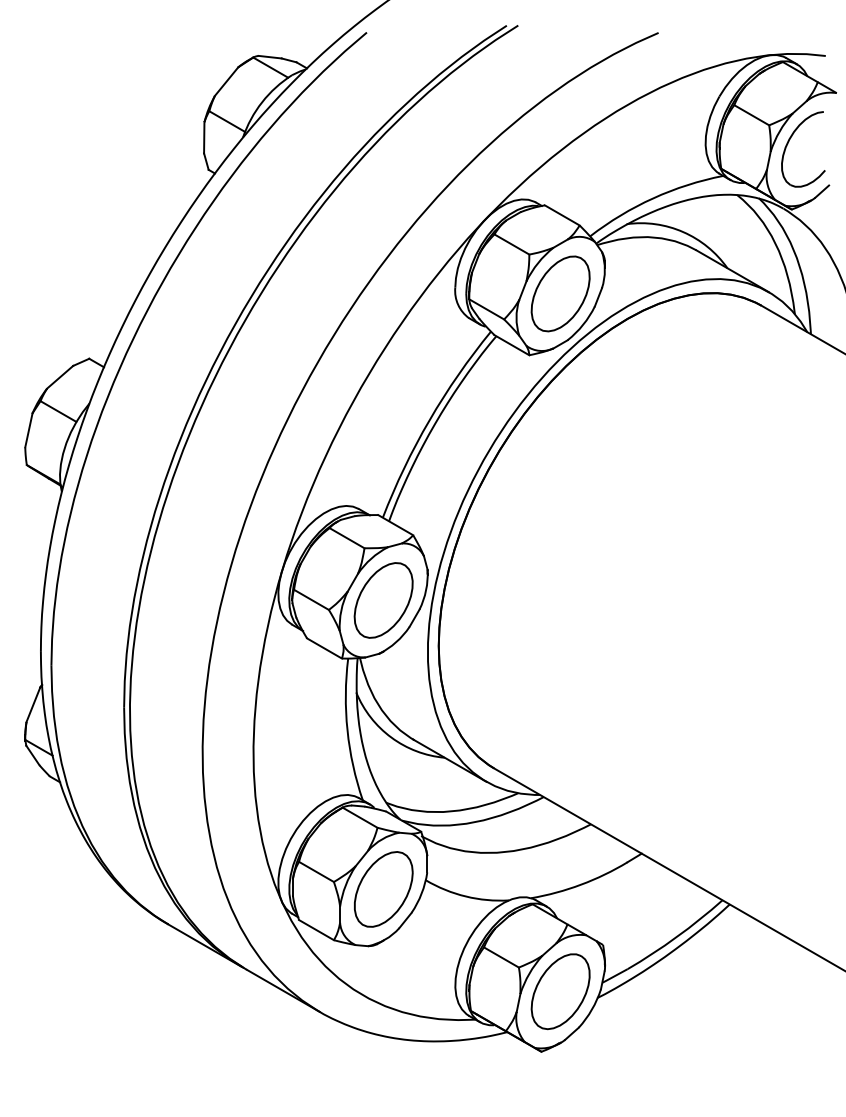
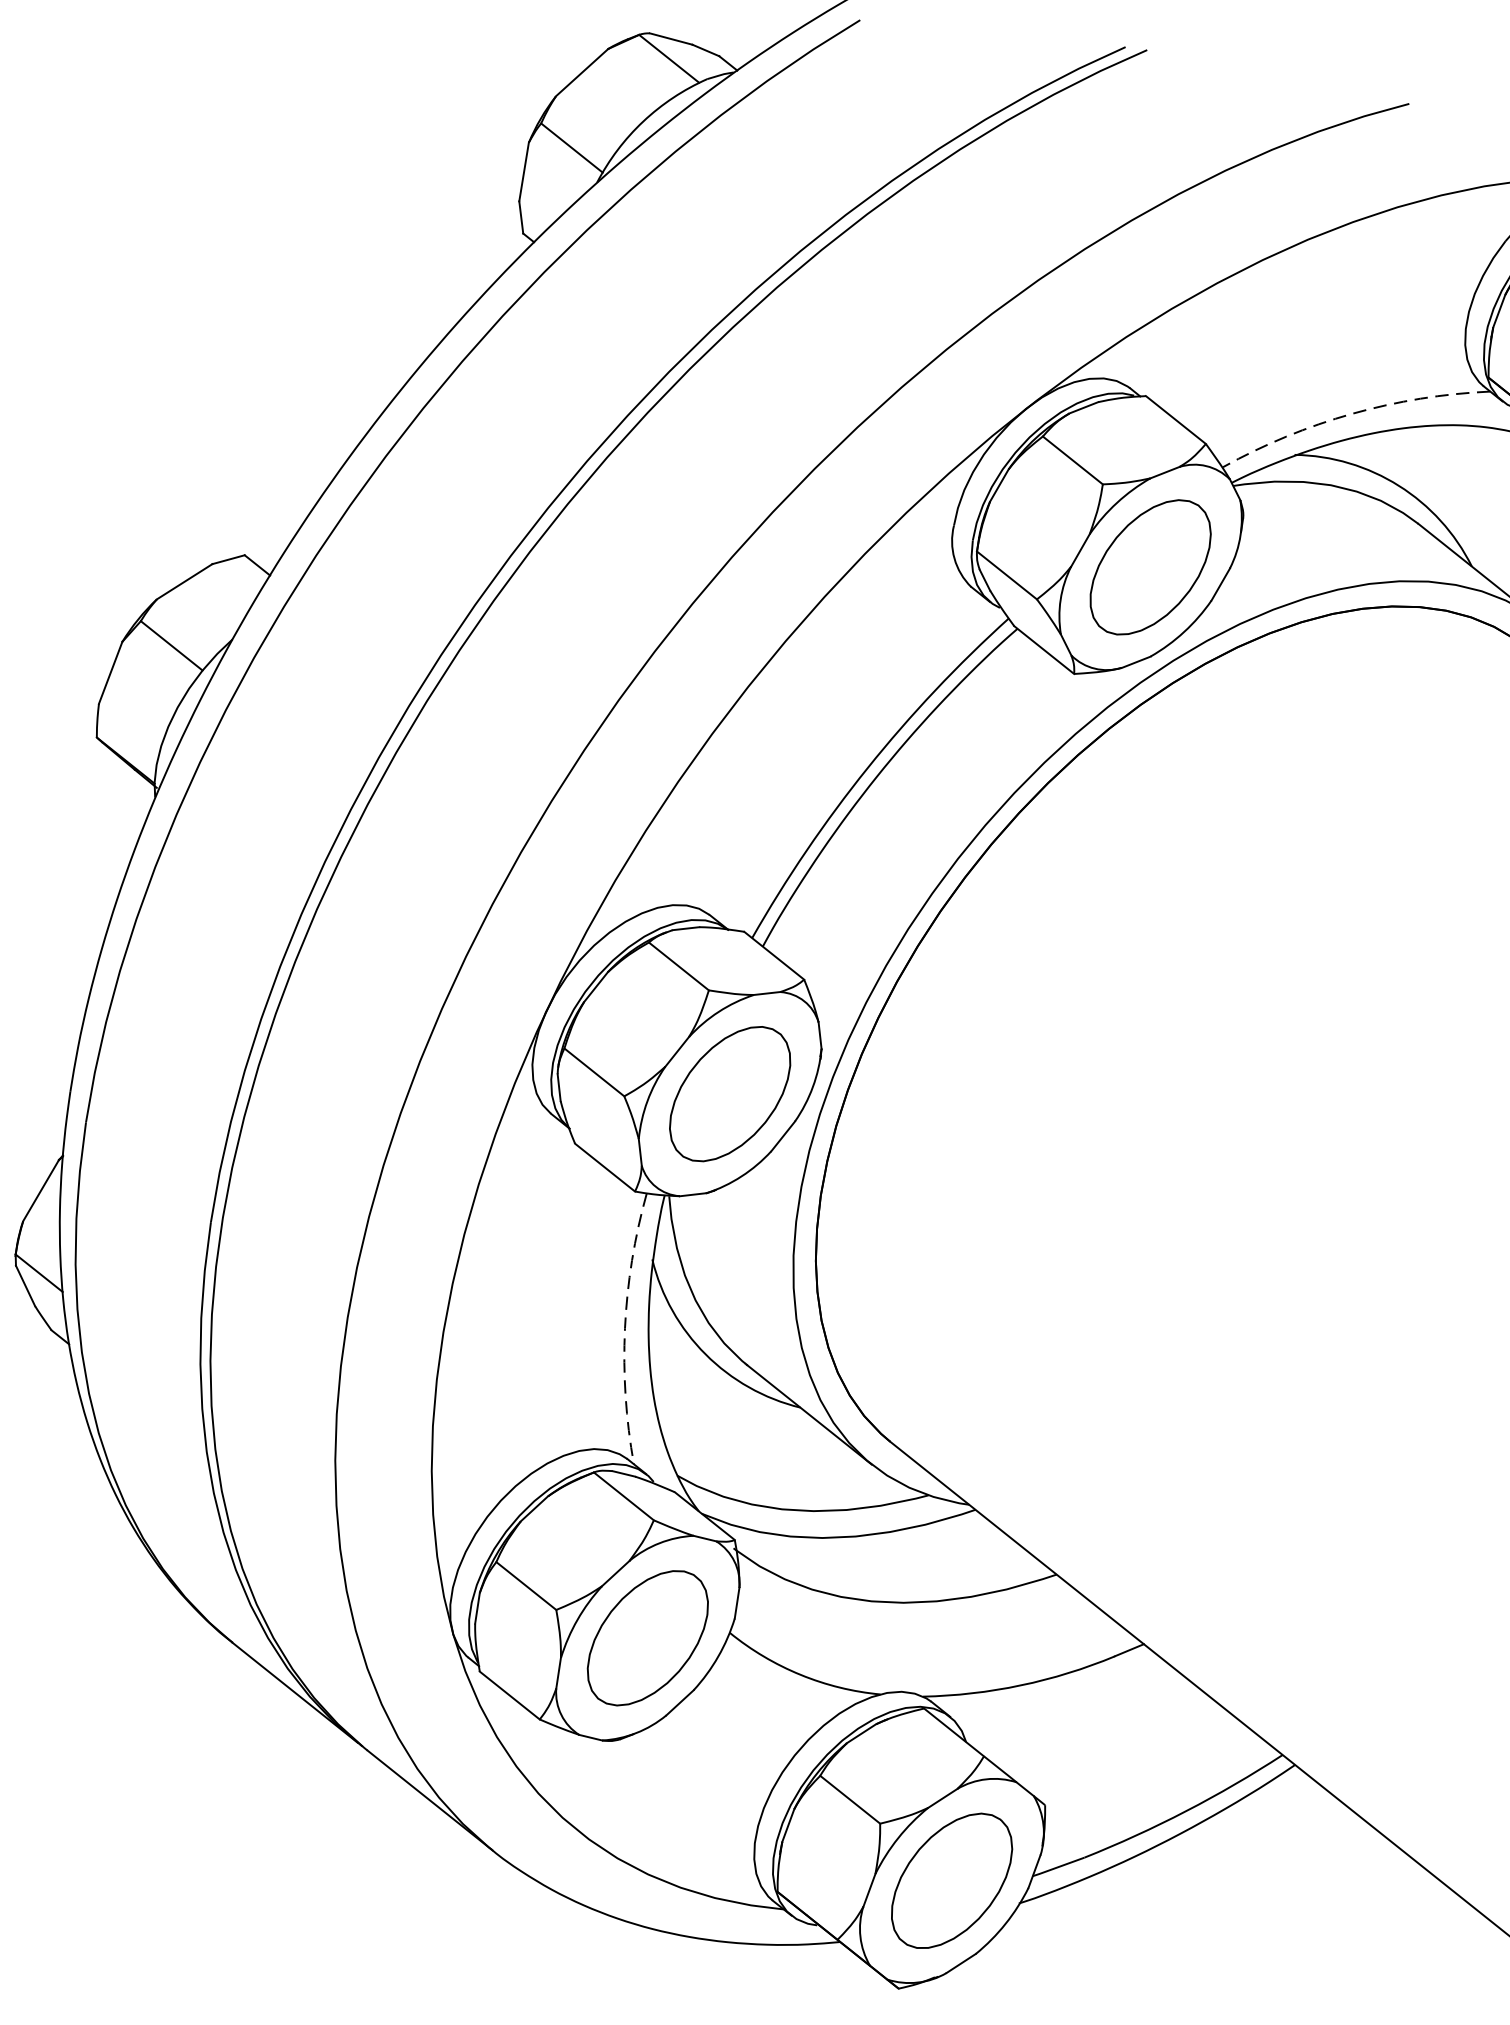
arc: (653, 198) -> (1352, 414), solid -> dashed
arc: (347, 730) -> (624, 1328), solid -> dashed

